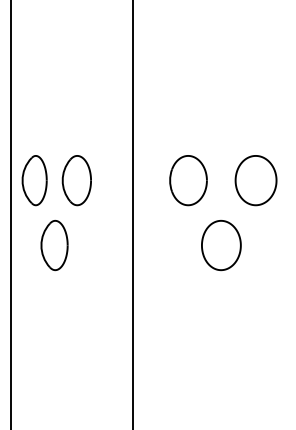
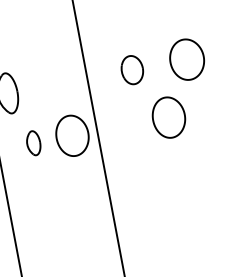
part: (76, 180) -> (41, 87), removed
part: (188, 180) -> (132, 69), size x0.7
part: (54, 245) -> (33, 143), size x0.6
part: (102, 245) -> (72, 135), added

